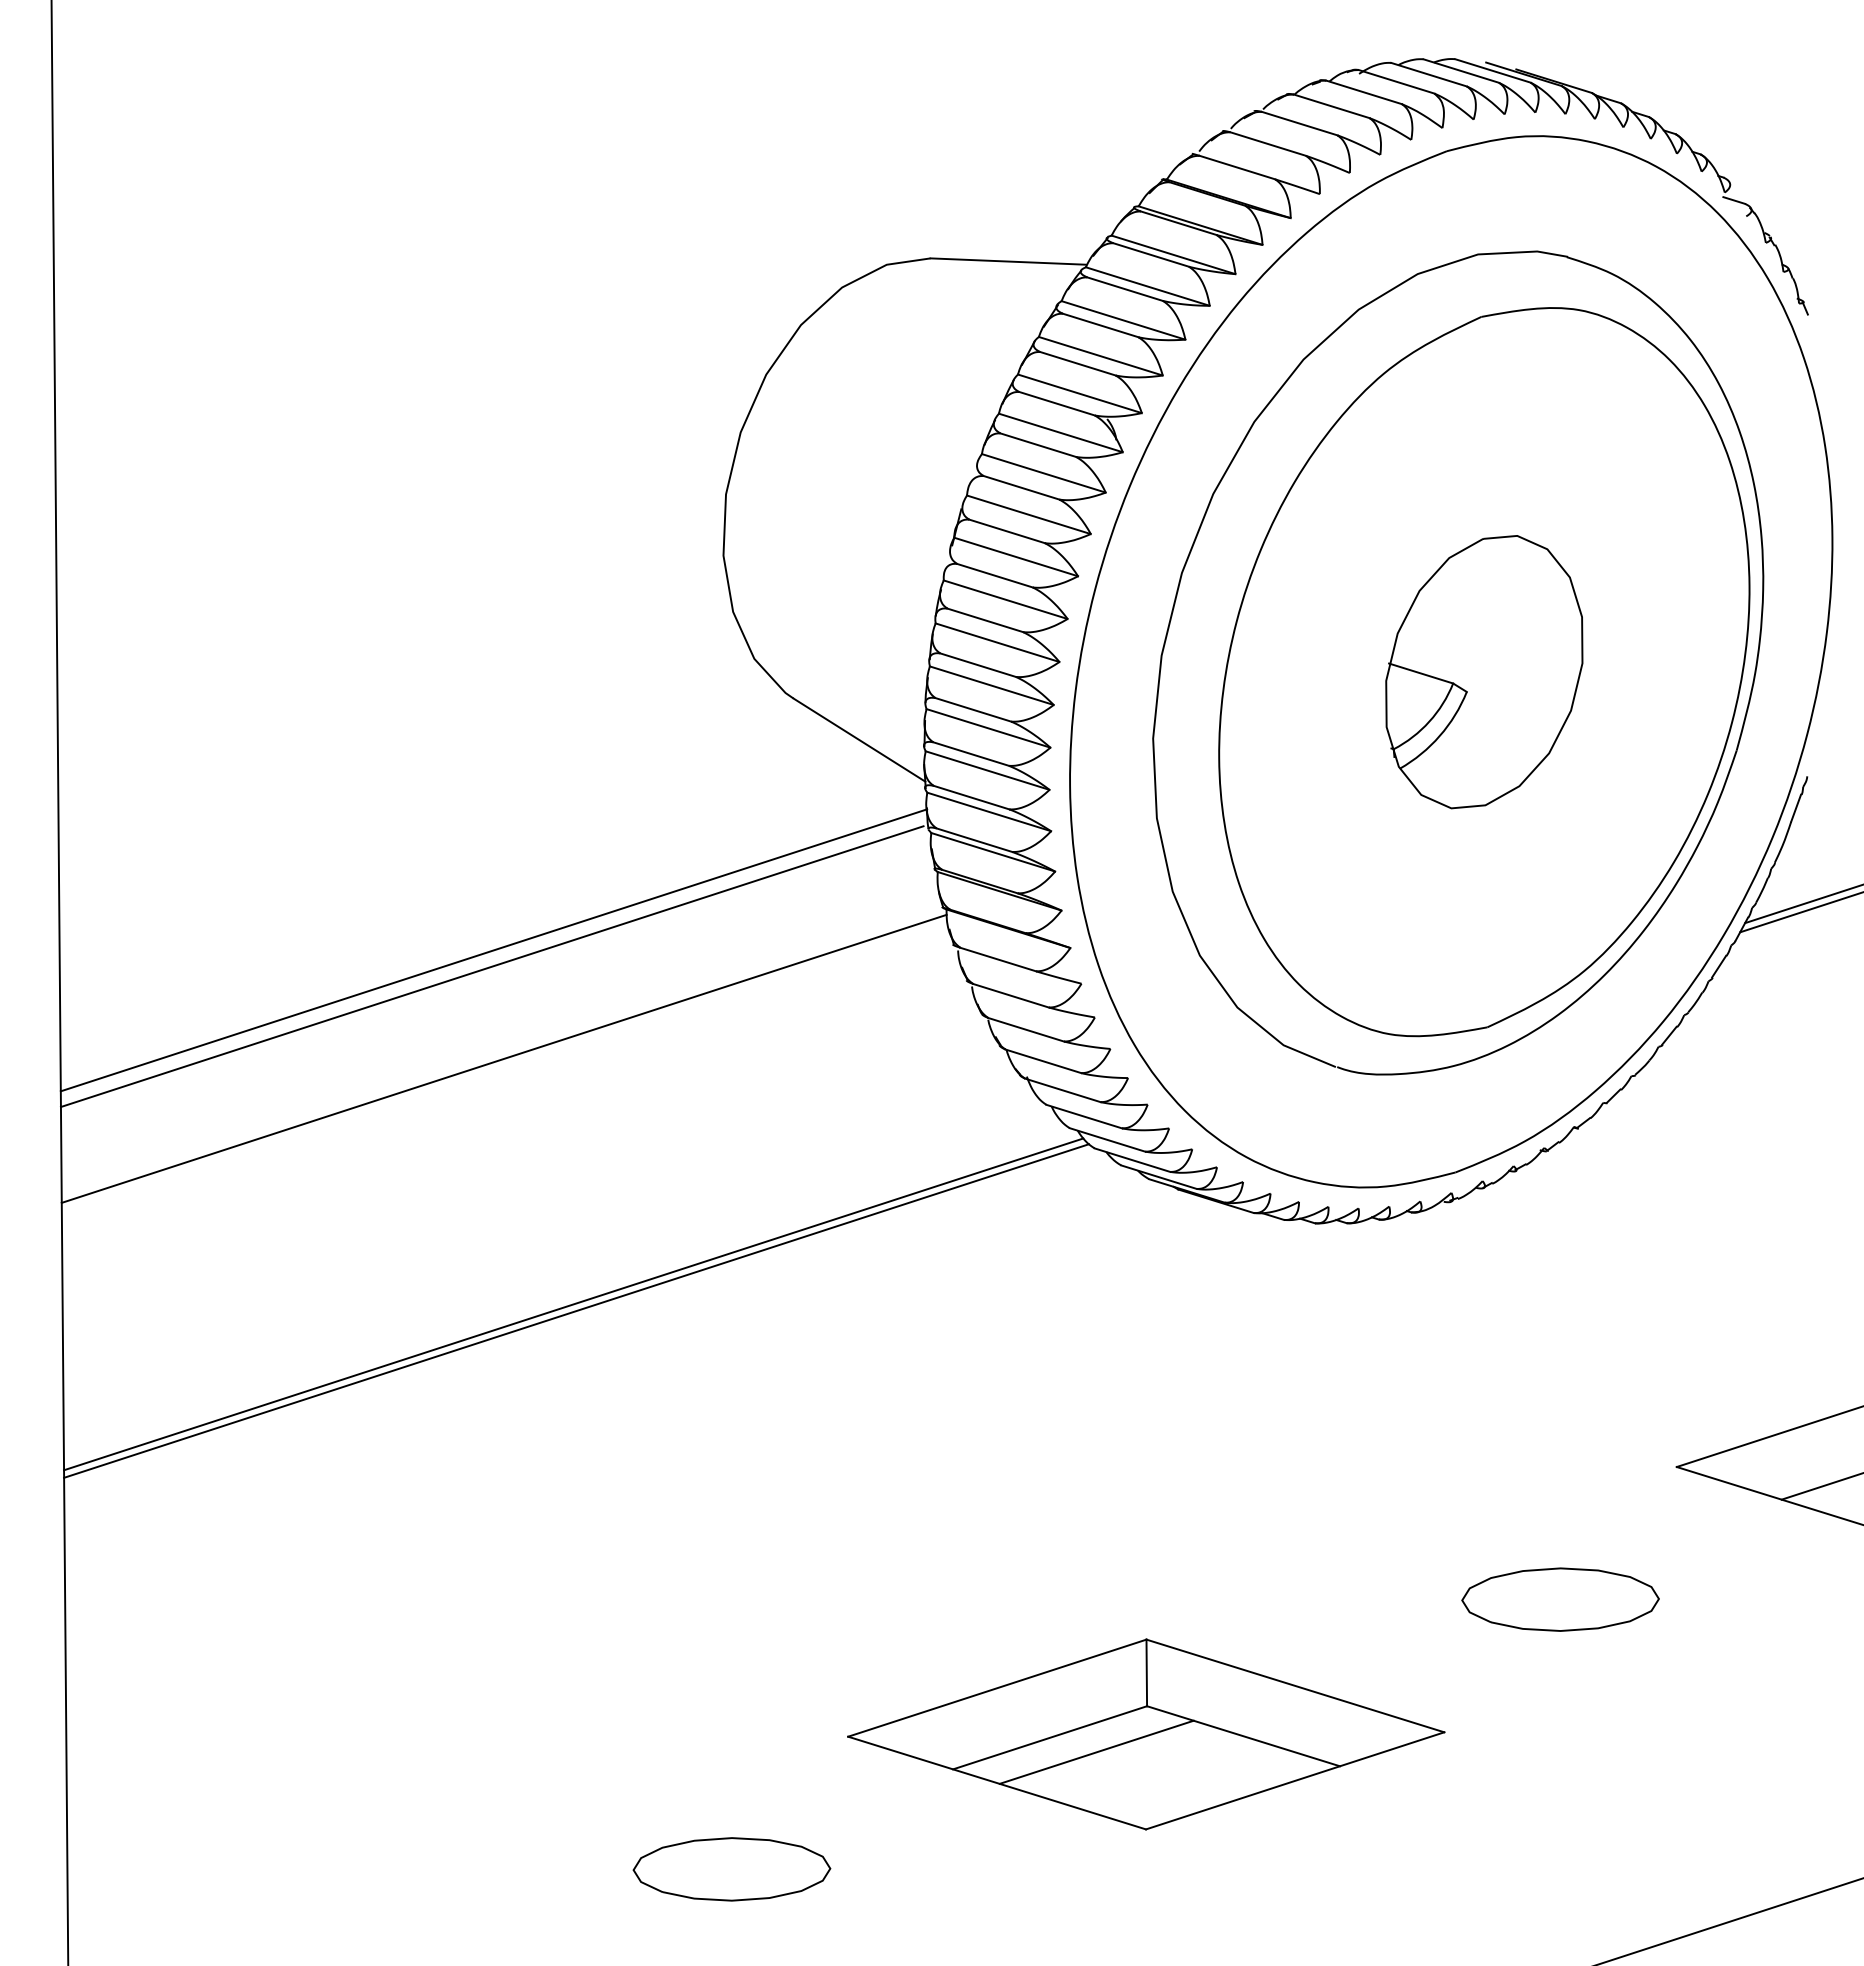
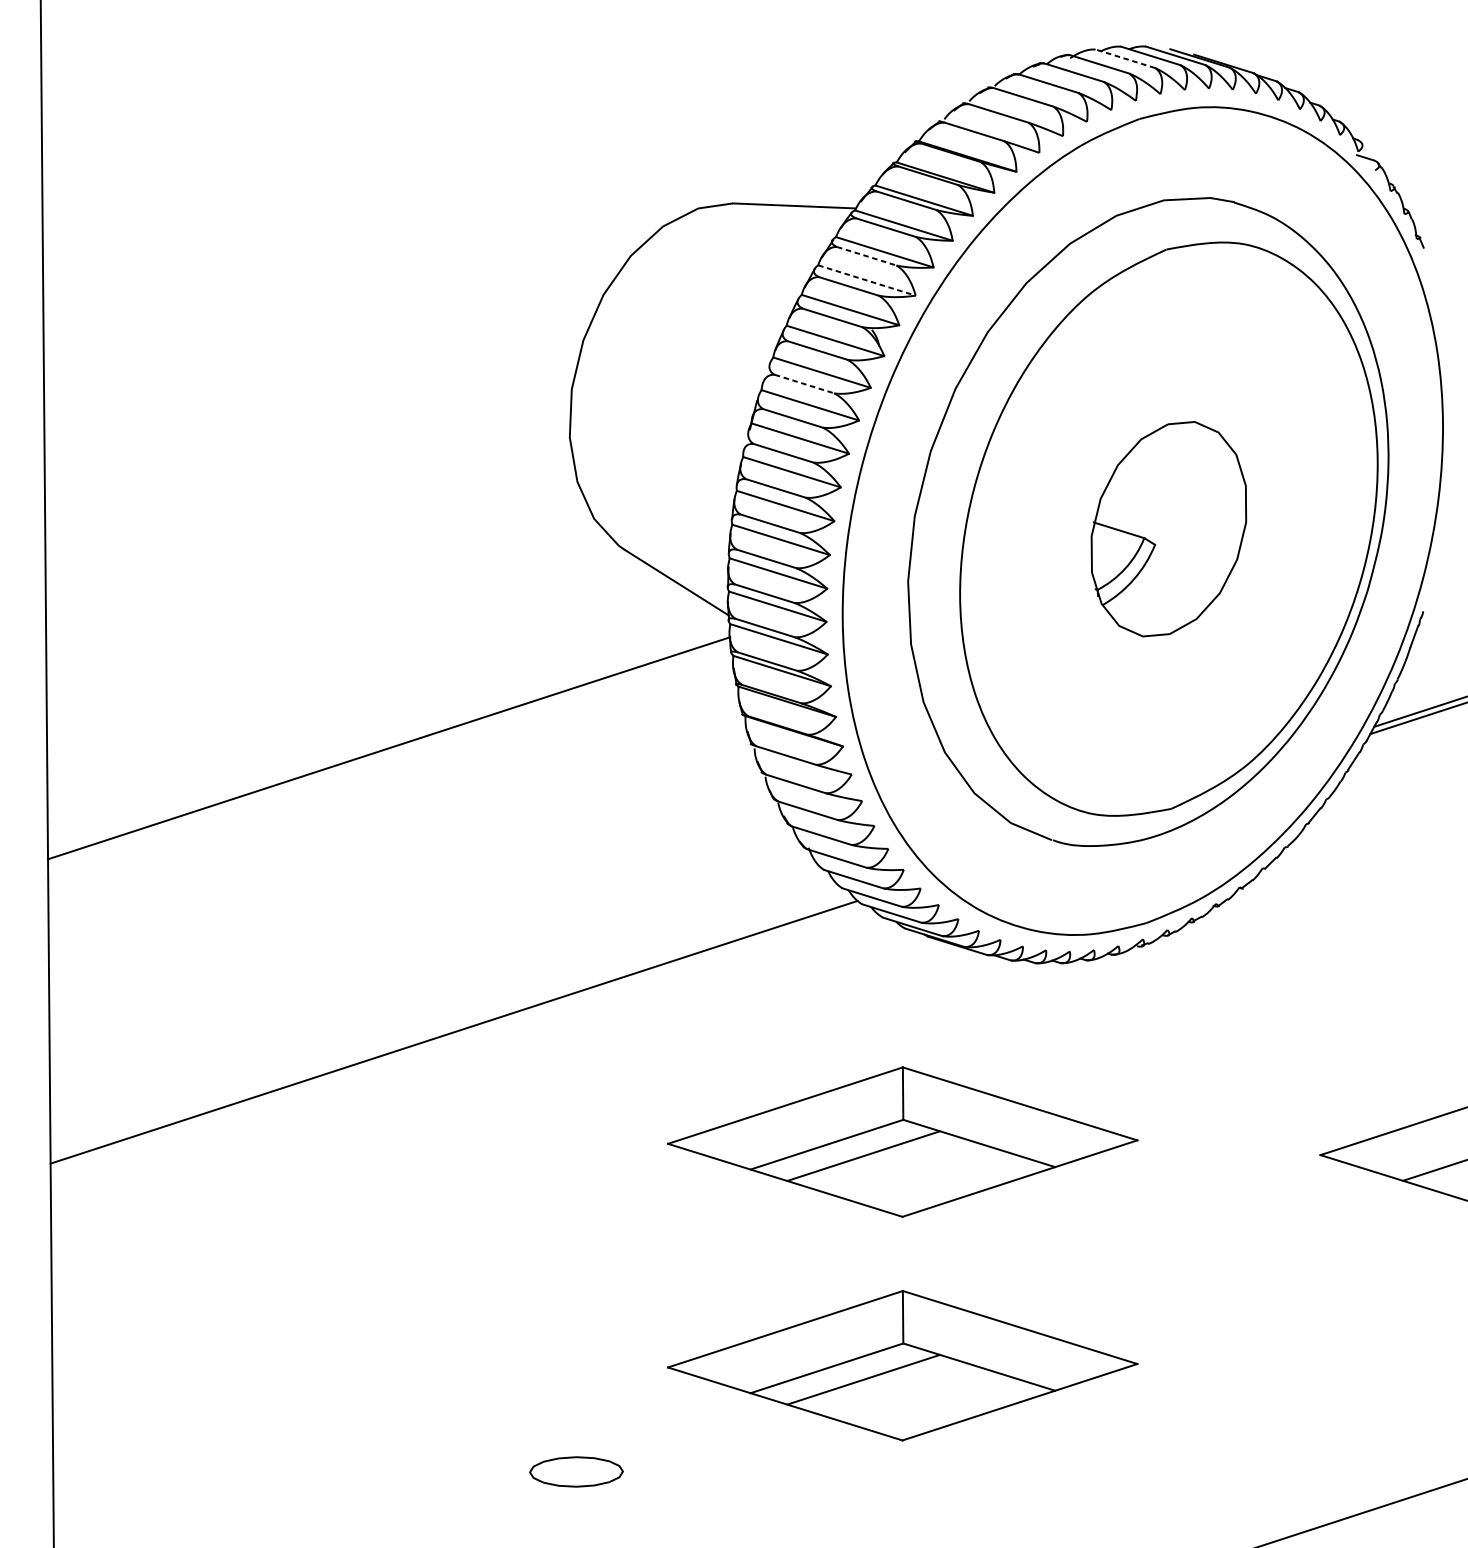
line: (1429, 74) -> (1125, 58), solid -> dashed
line: (1100, 325) -> (866, 256), solid -> dashed
line: (1100, 356) -> (866, 280), solid -> dashed
line: (1021, 487) -> (804, 383), solid -> dashed
line: (491, 966) -> (387, 761), removed
line: (503, 1058) -> (396, 833), removed
line: (573, 1304) -> (451, 1027), removed
part: (1146, 1450) -> (902, 1142), added
part: (1560, 1599) -> (1228, 1259), removed
part: (731, 1869) -> (576, 1472), size x0.6

